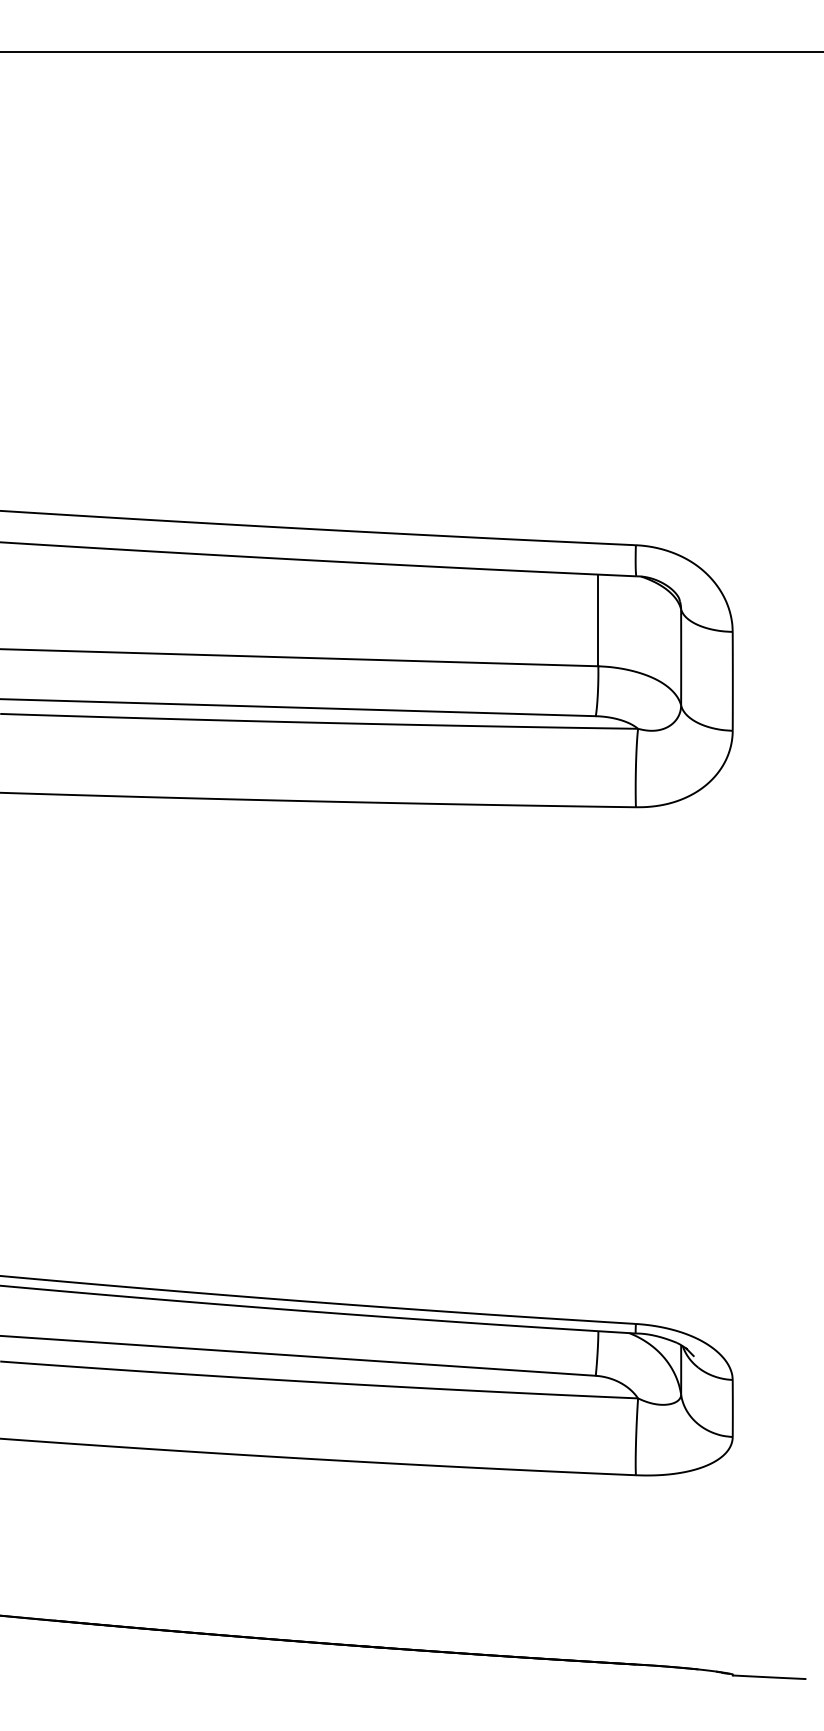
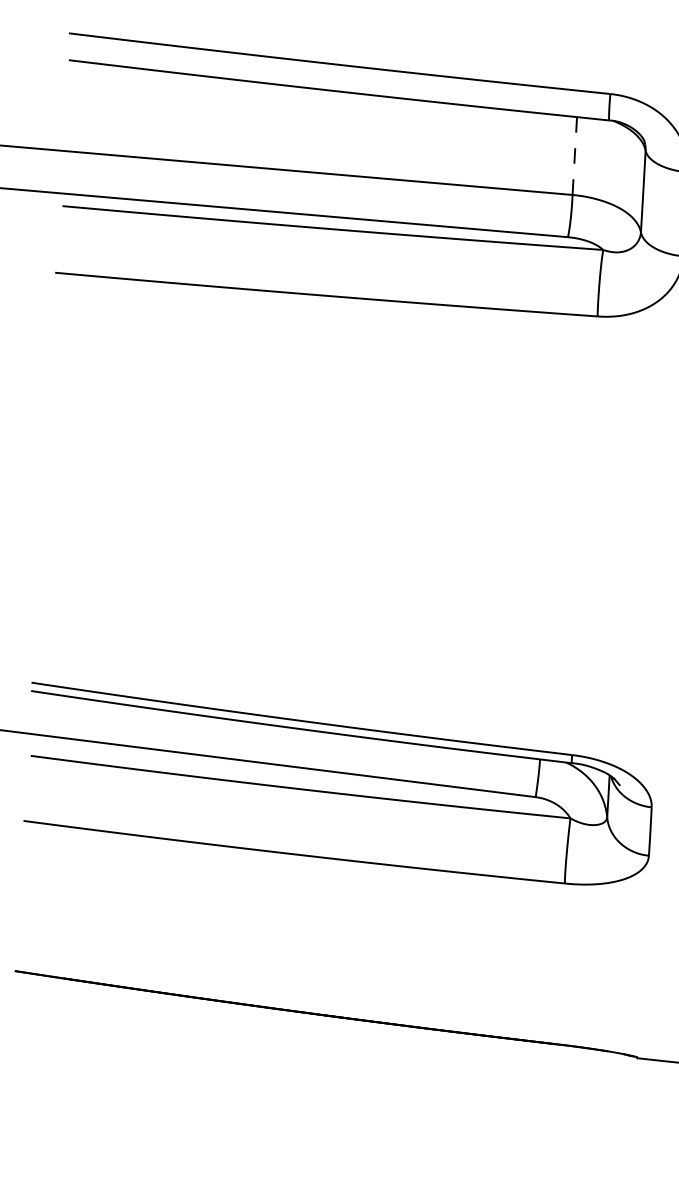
line: (598, 620) -> (574, 156), solid -> dashed

